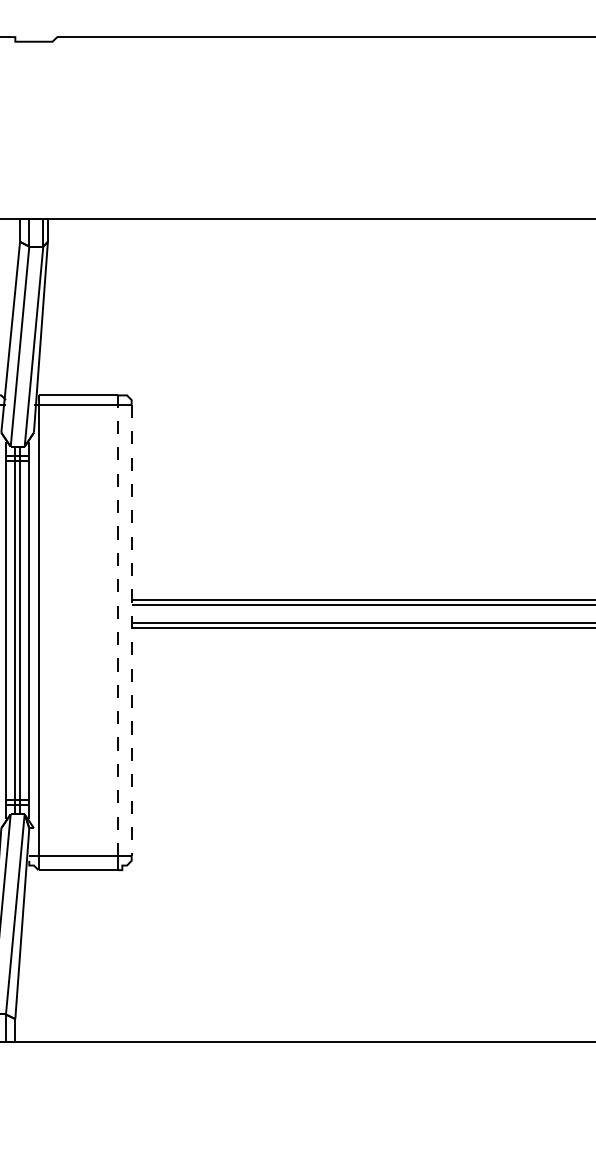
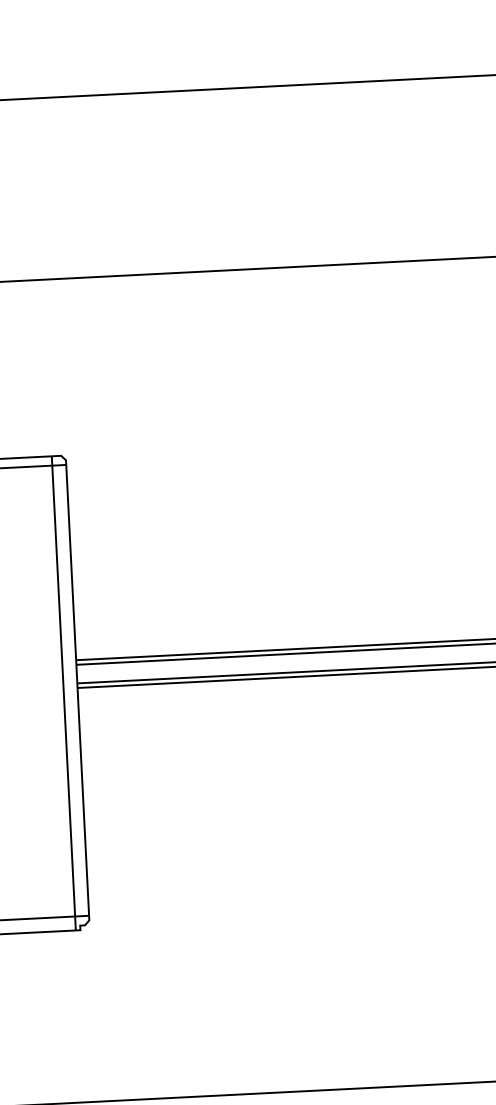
line: (117, 630) -> (63, 691), dashed -> solid
line: (131, 630) -> (77, 690), dashed -> solid

